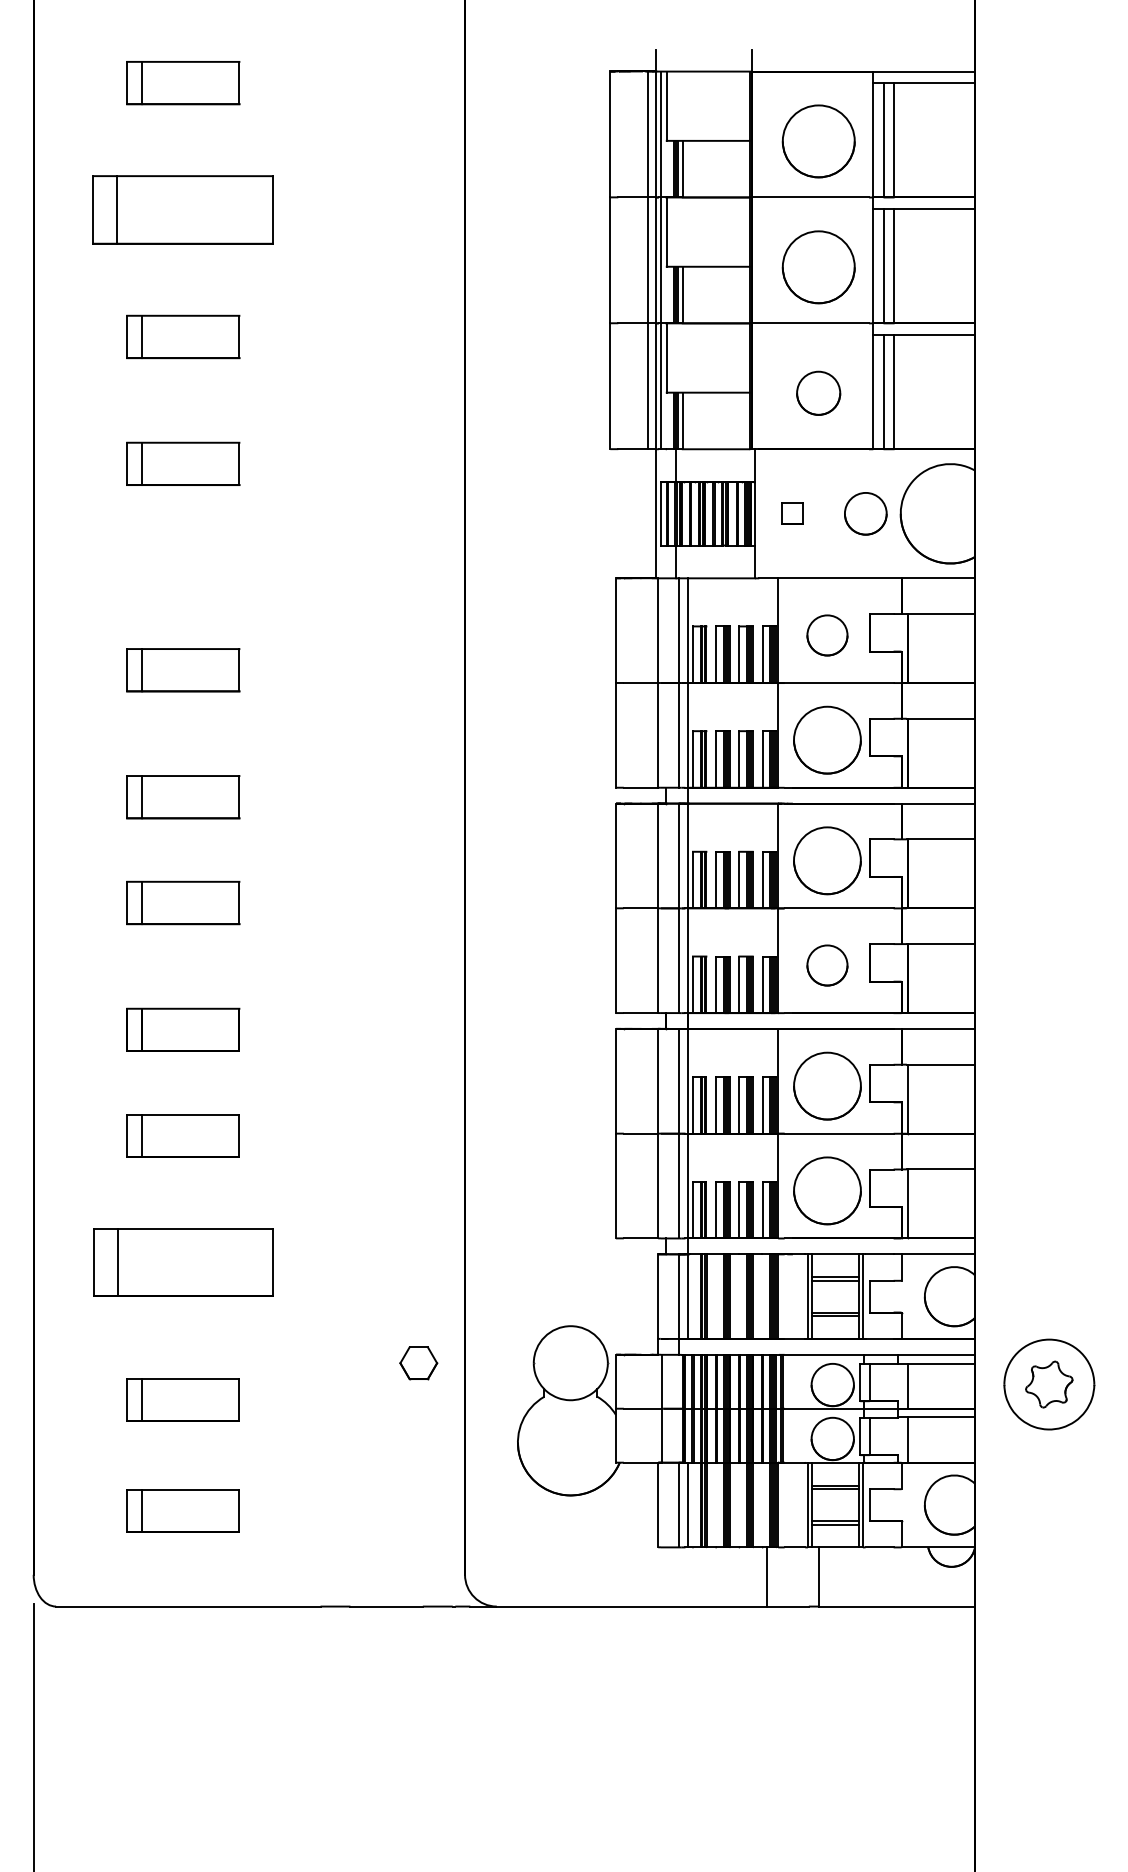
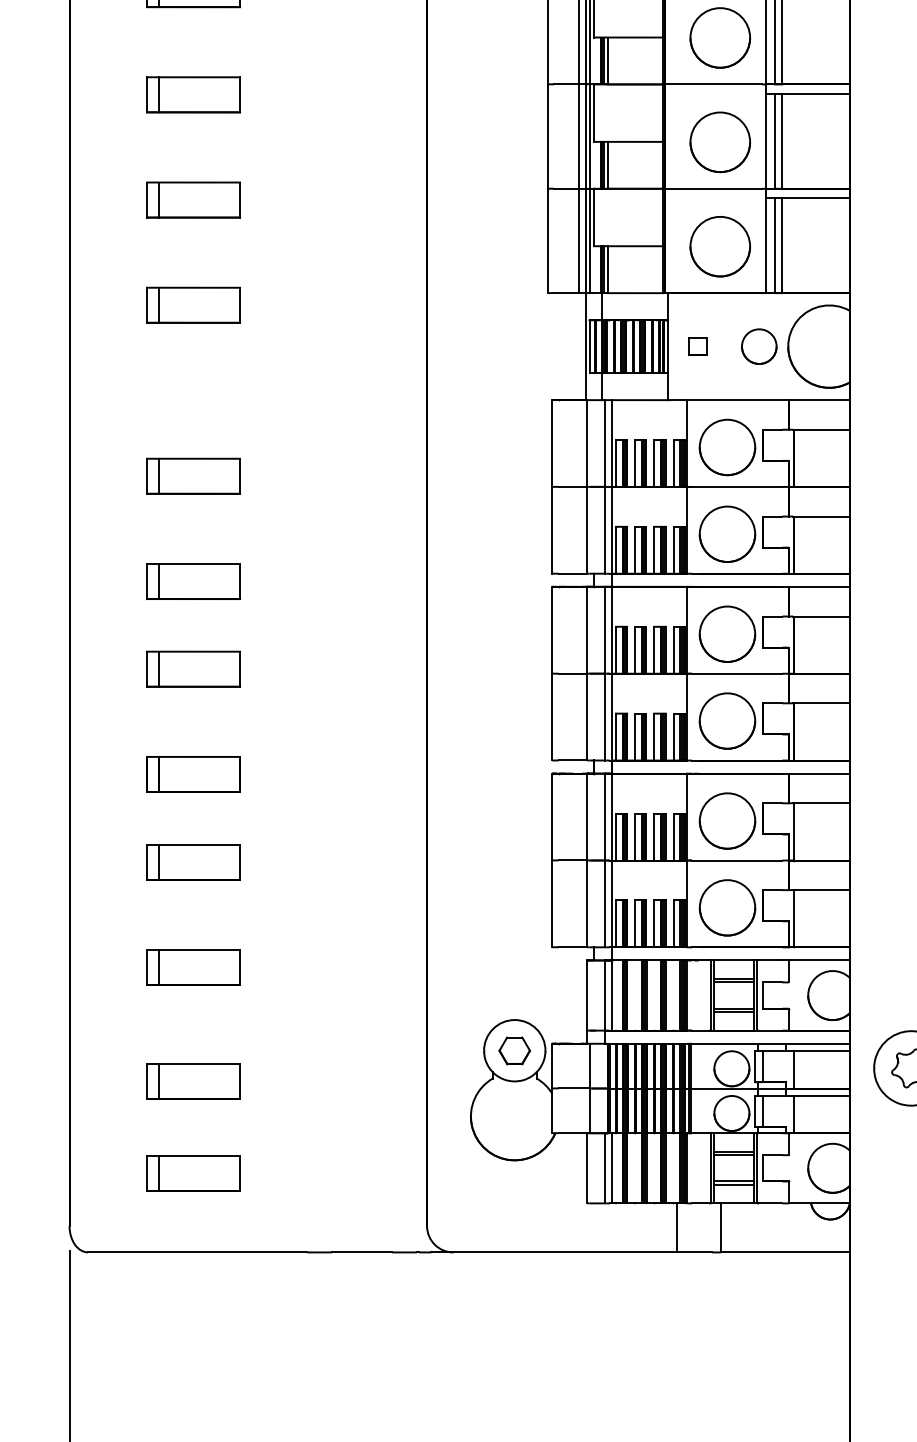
part: (183, 209) -> (193, 94), size x0.62
part: (818, 393) -> (720, 246), size x1.67
circle: (827, 635) -> (727, 447), size x1.67
circle: (827, 965) -> (727, 721), size x1.67
part: (182, 1262) -> (192, 967), size x0.62
part: (418, 1363) -> (514, 1050), moved

